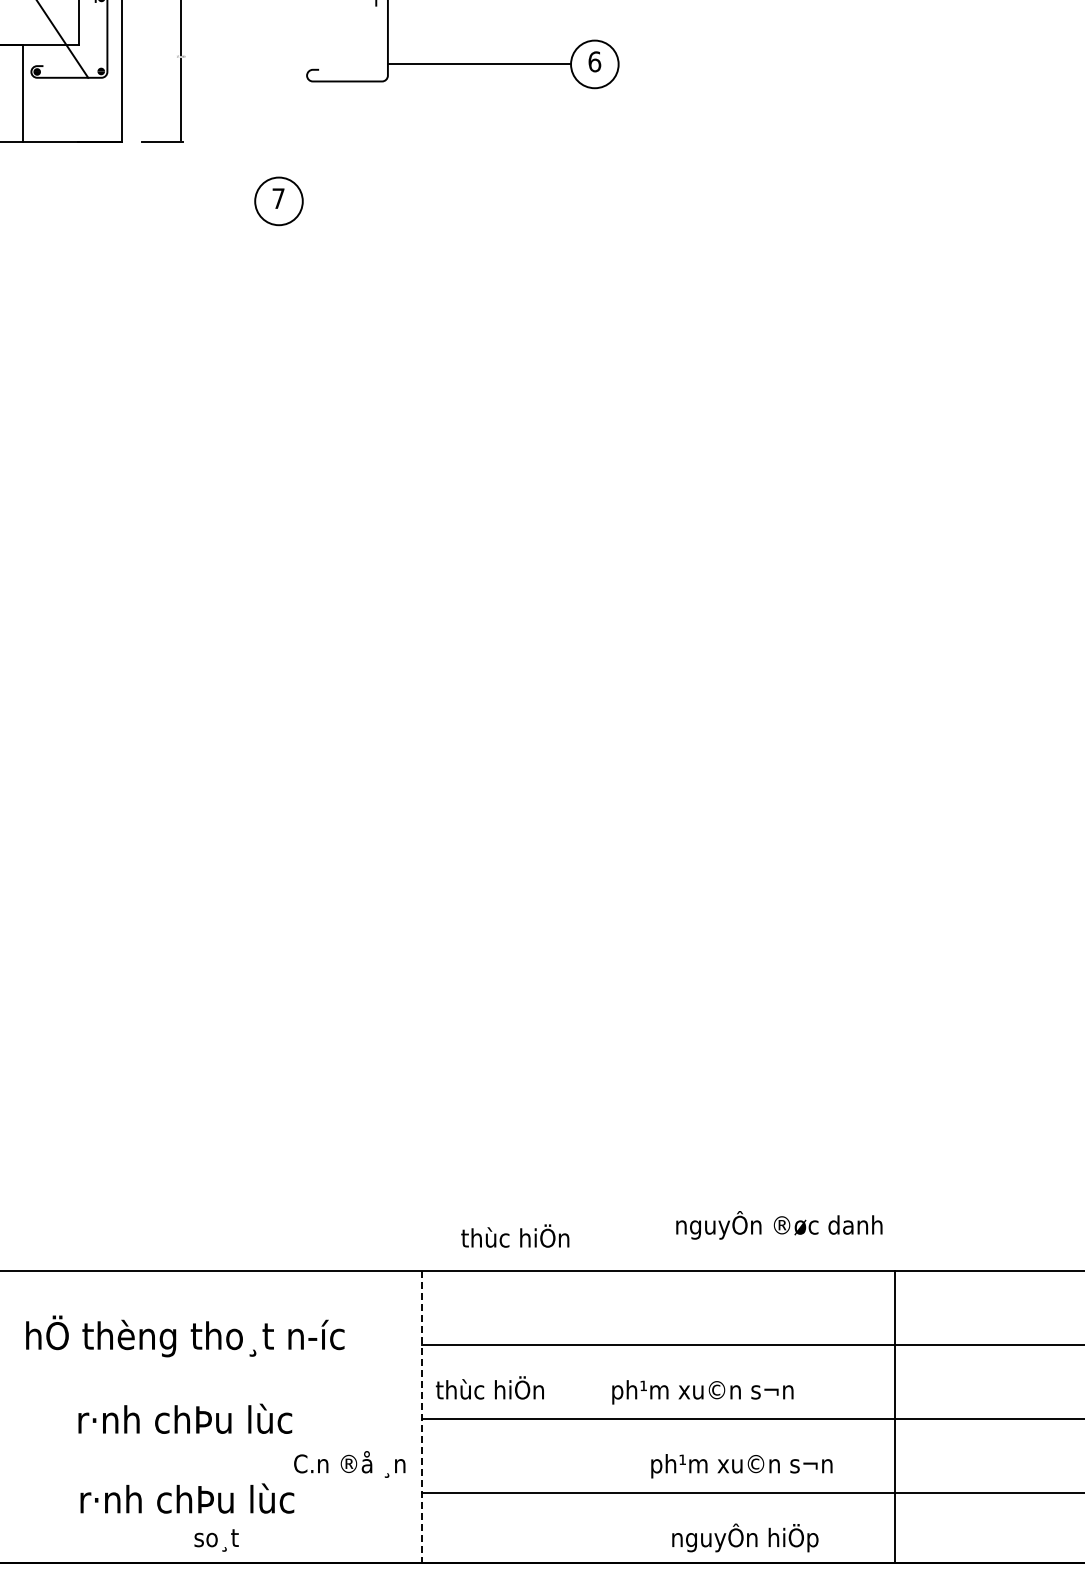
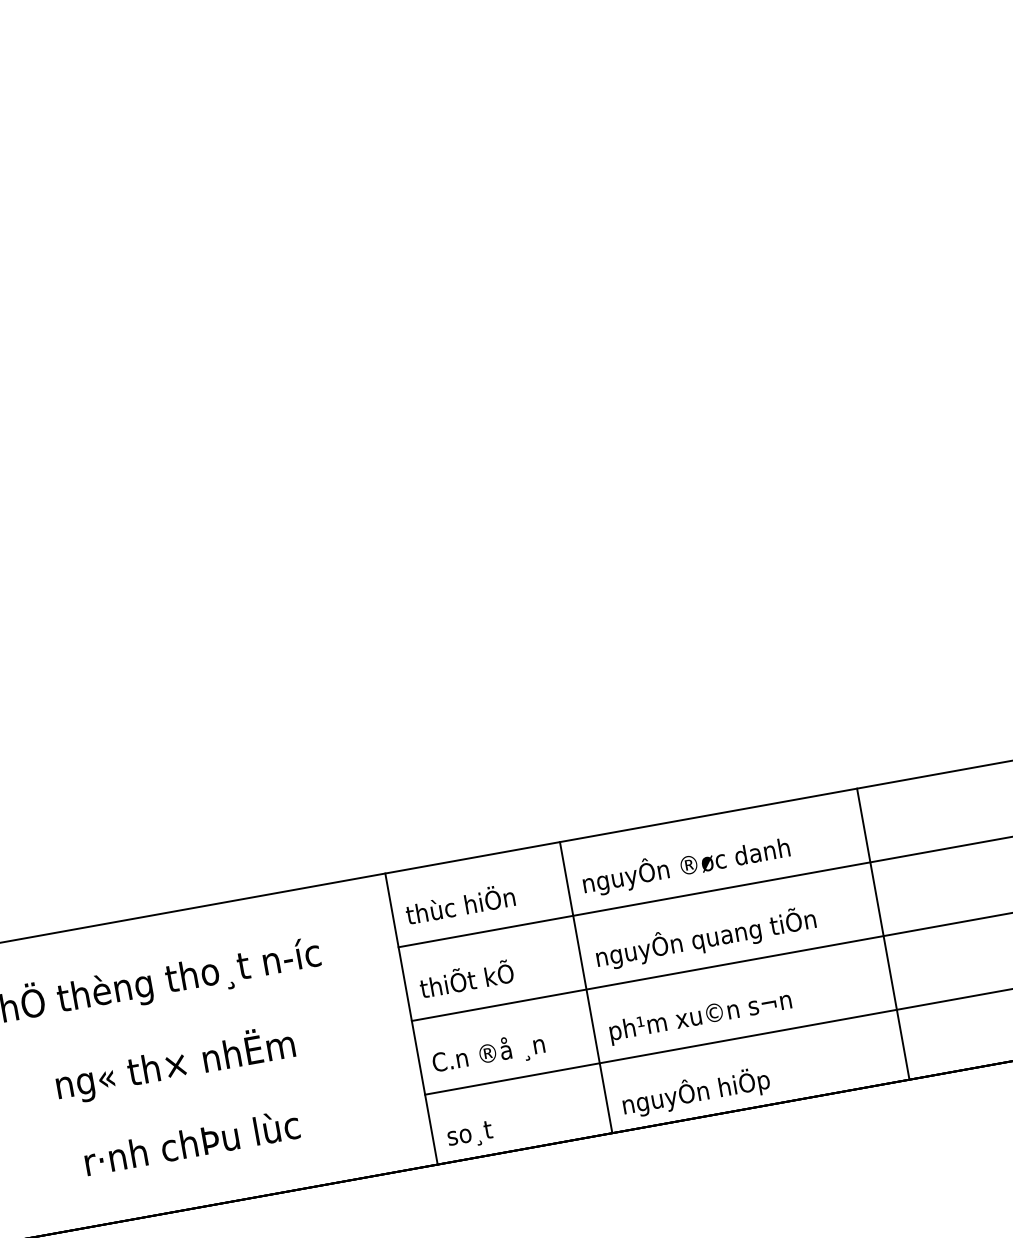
text: (779, 1225) -> (686, 865), moved
text: (515, 1235) -> (460, 903), moved
text: (501, 1387) -> (485, 975), thùc hiÖn -> thiÕt kÕ
text: (721, 1389) -> (705, 937), ph¹m xu©n s¬n -> nguyÔn quang tiÕn
line: (596, 1416) -> (585, 987), added
line: (421, 1417) -> (411, 1019), dashed -> solid
text: (184, 1420) -> (175, 1065), r·nh chÞu lùc -> ng« th× nhËm
text: (349, 1464) -> (488, 1053), moved
text: (741, 1466) -> (700, 1017), moved
text: (745, 1537) -> (696, 1091), moved
text: (216, 1540) -> (470, 1135), moved

